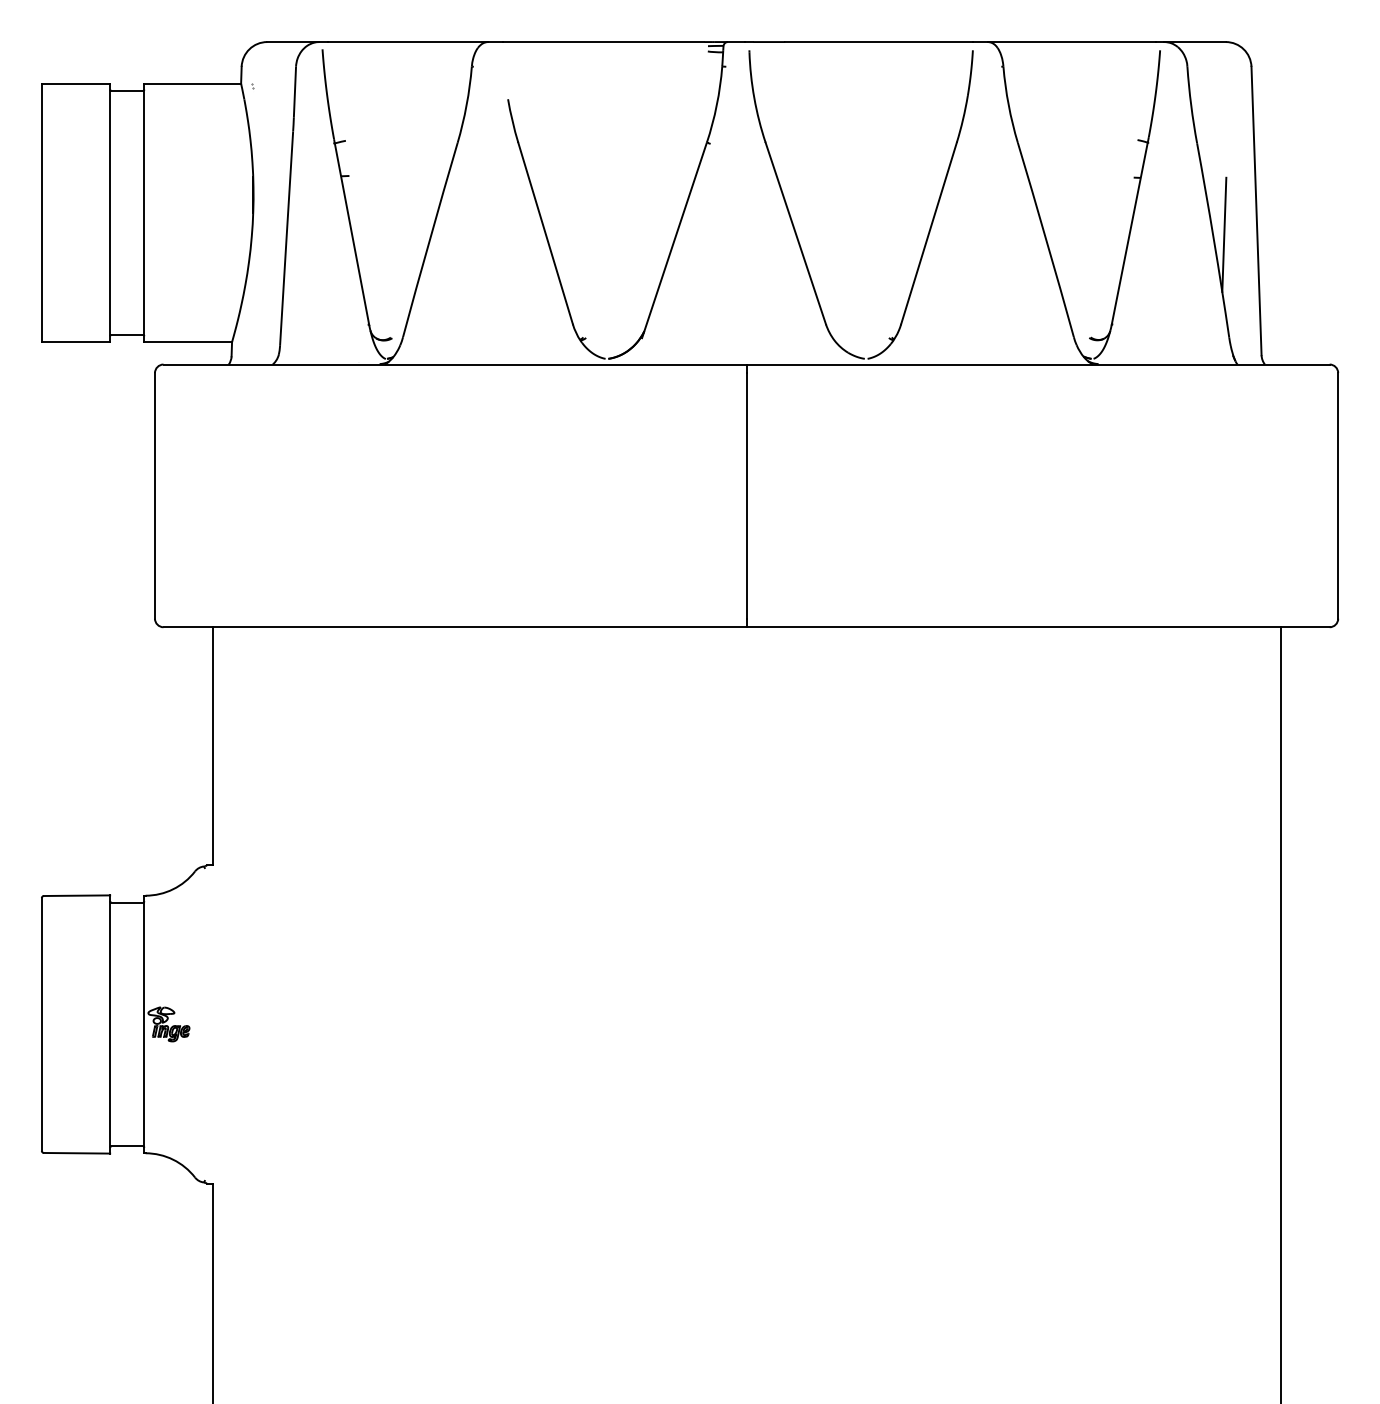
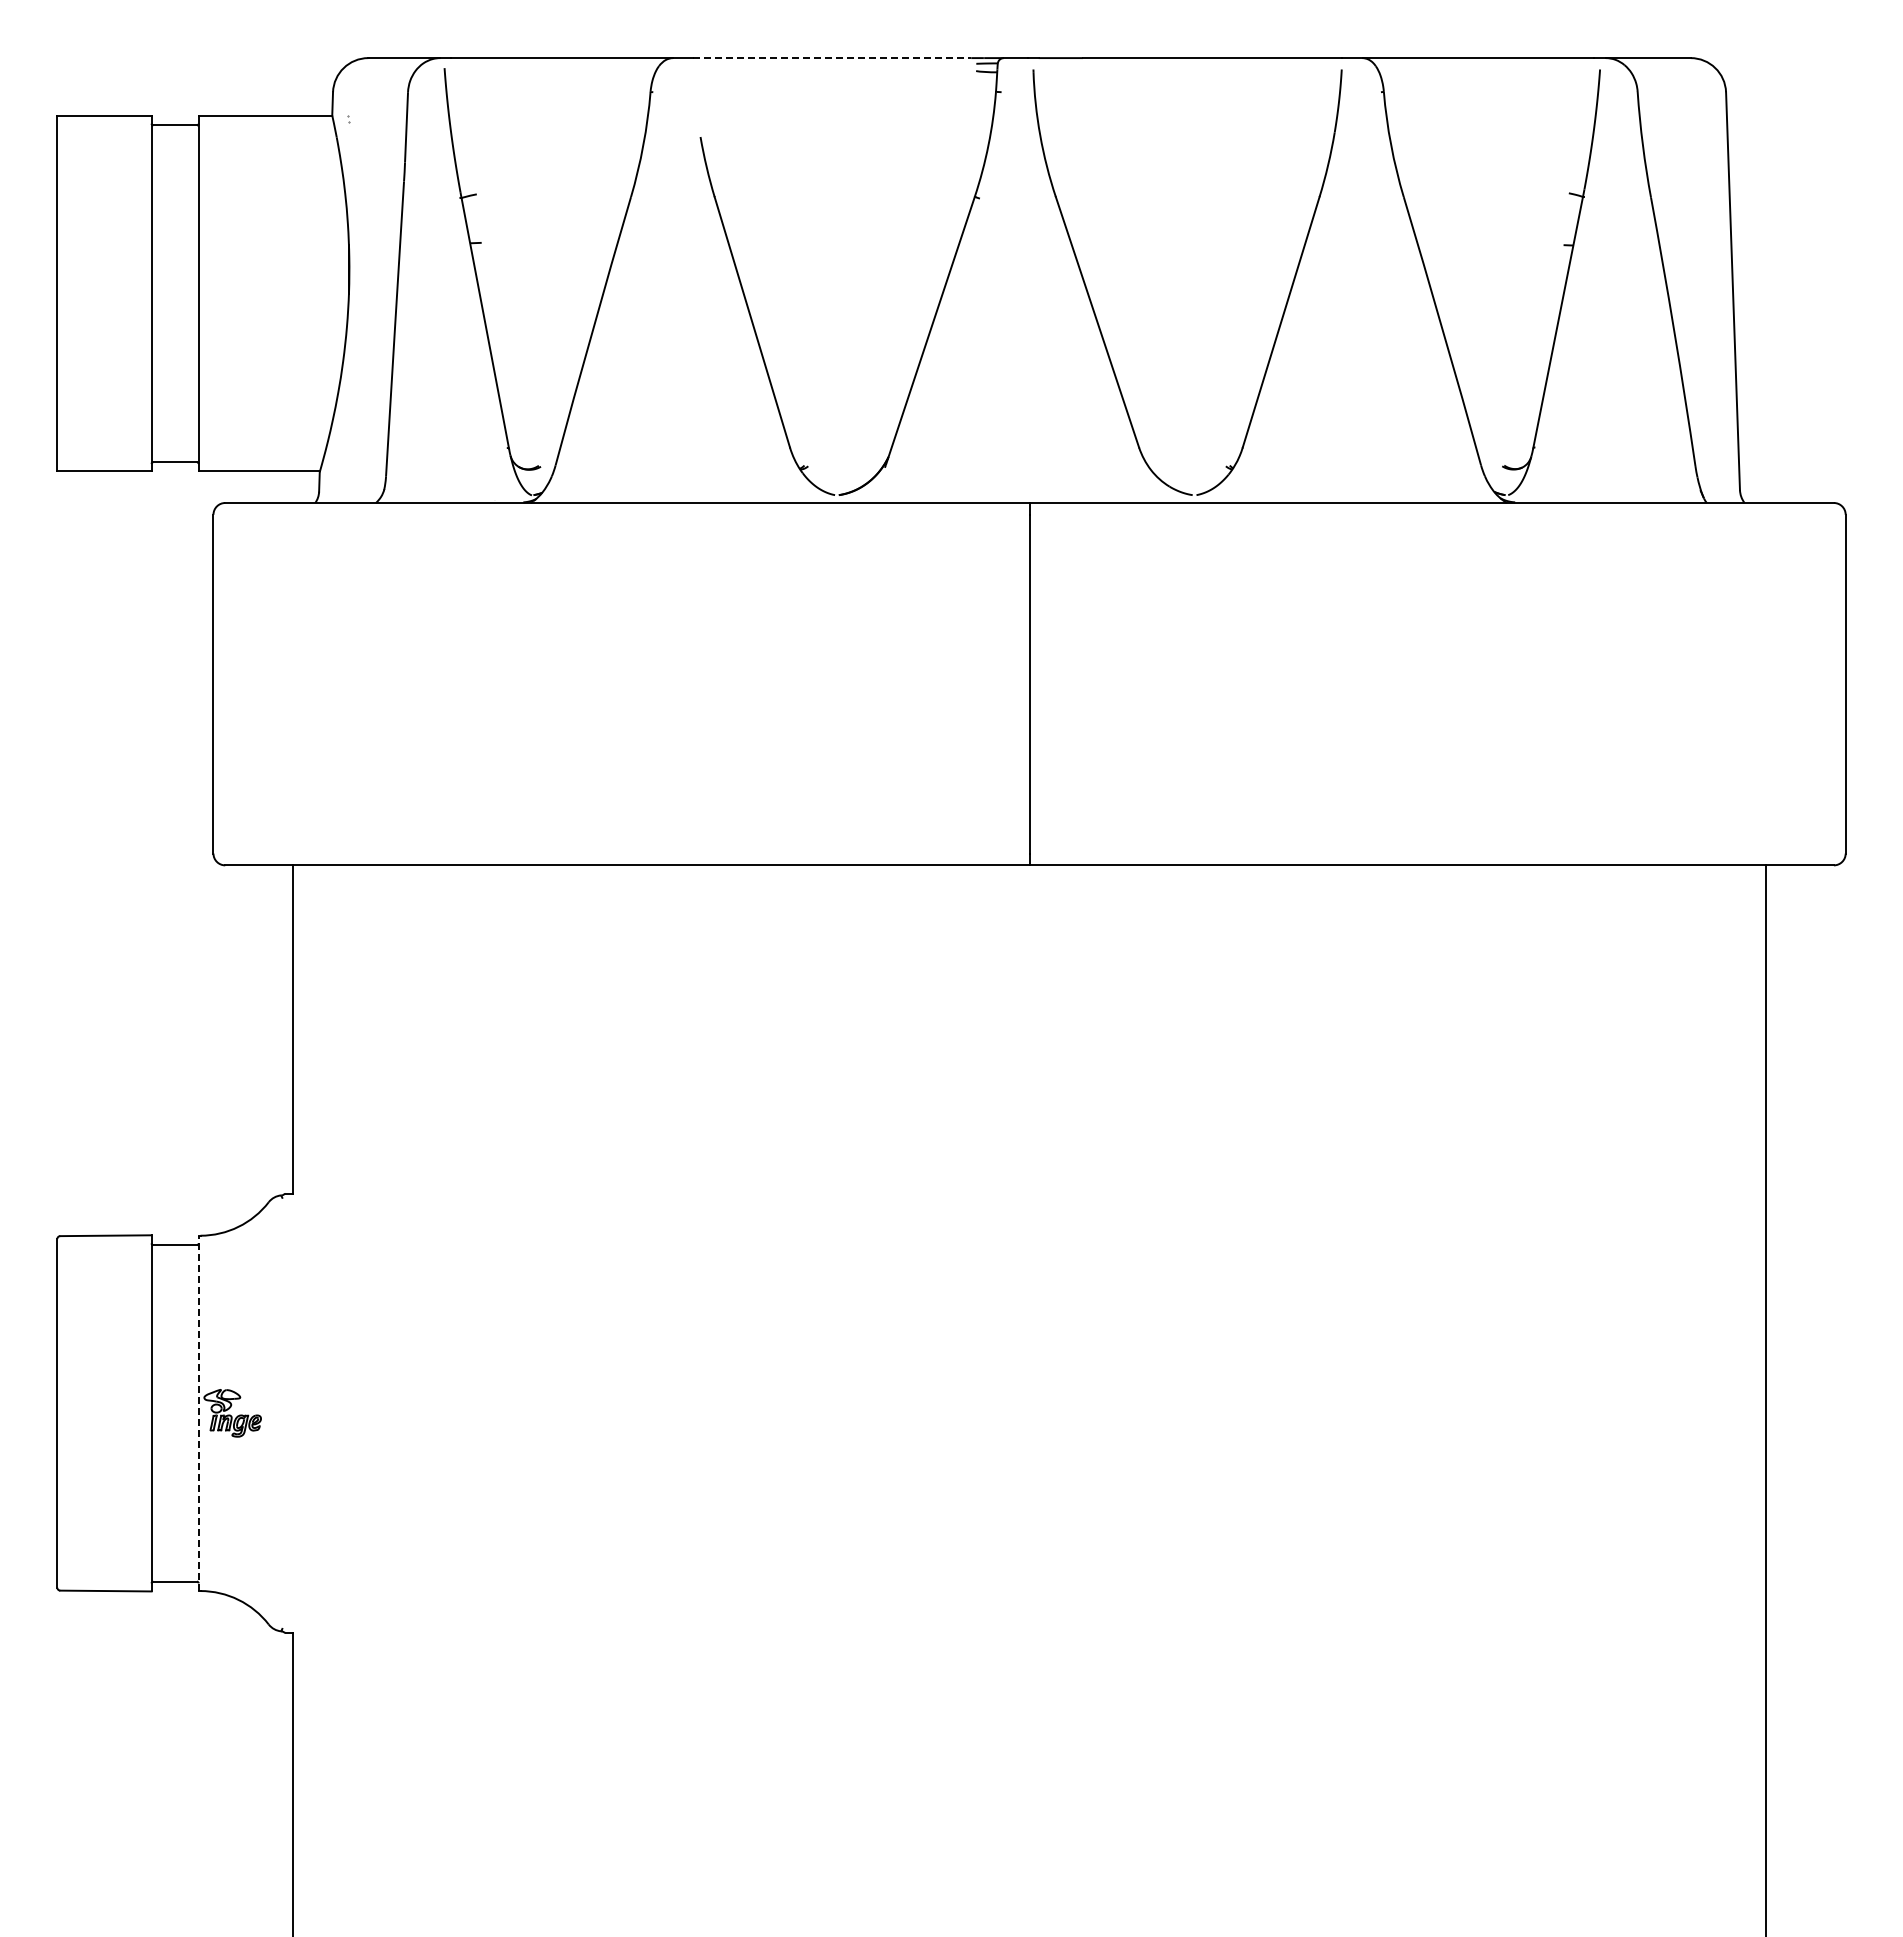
line: (603, 42) -> (832, 58), solid -> dashed
line: (1224, 234) -> (1688, 323), removed
line: (144, 1024) -> (198, 1413), solid -> dashed

